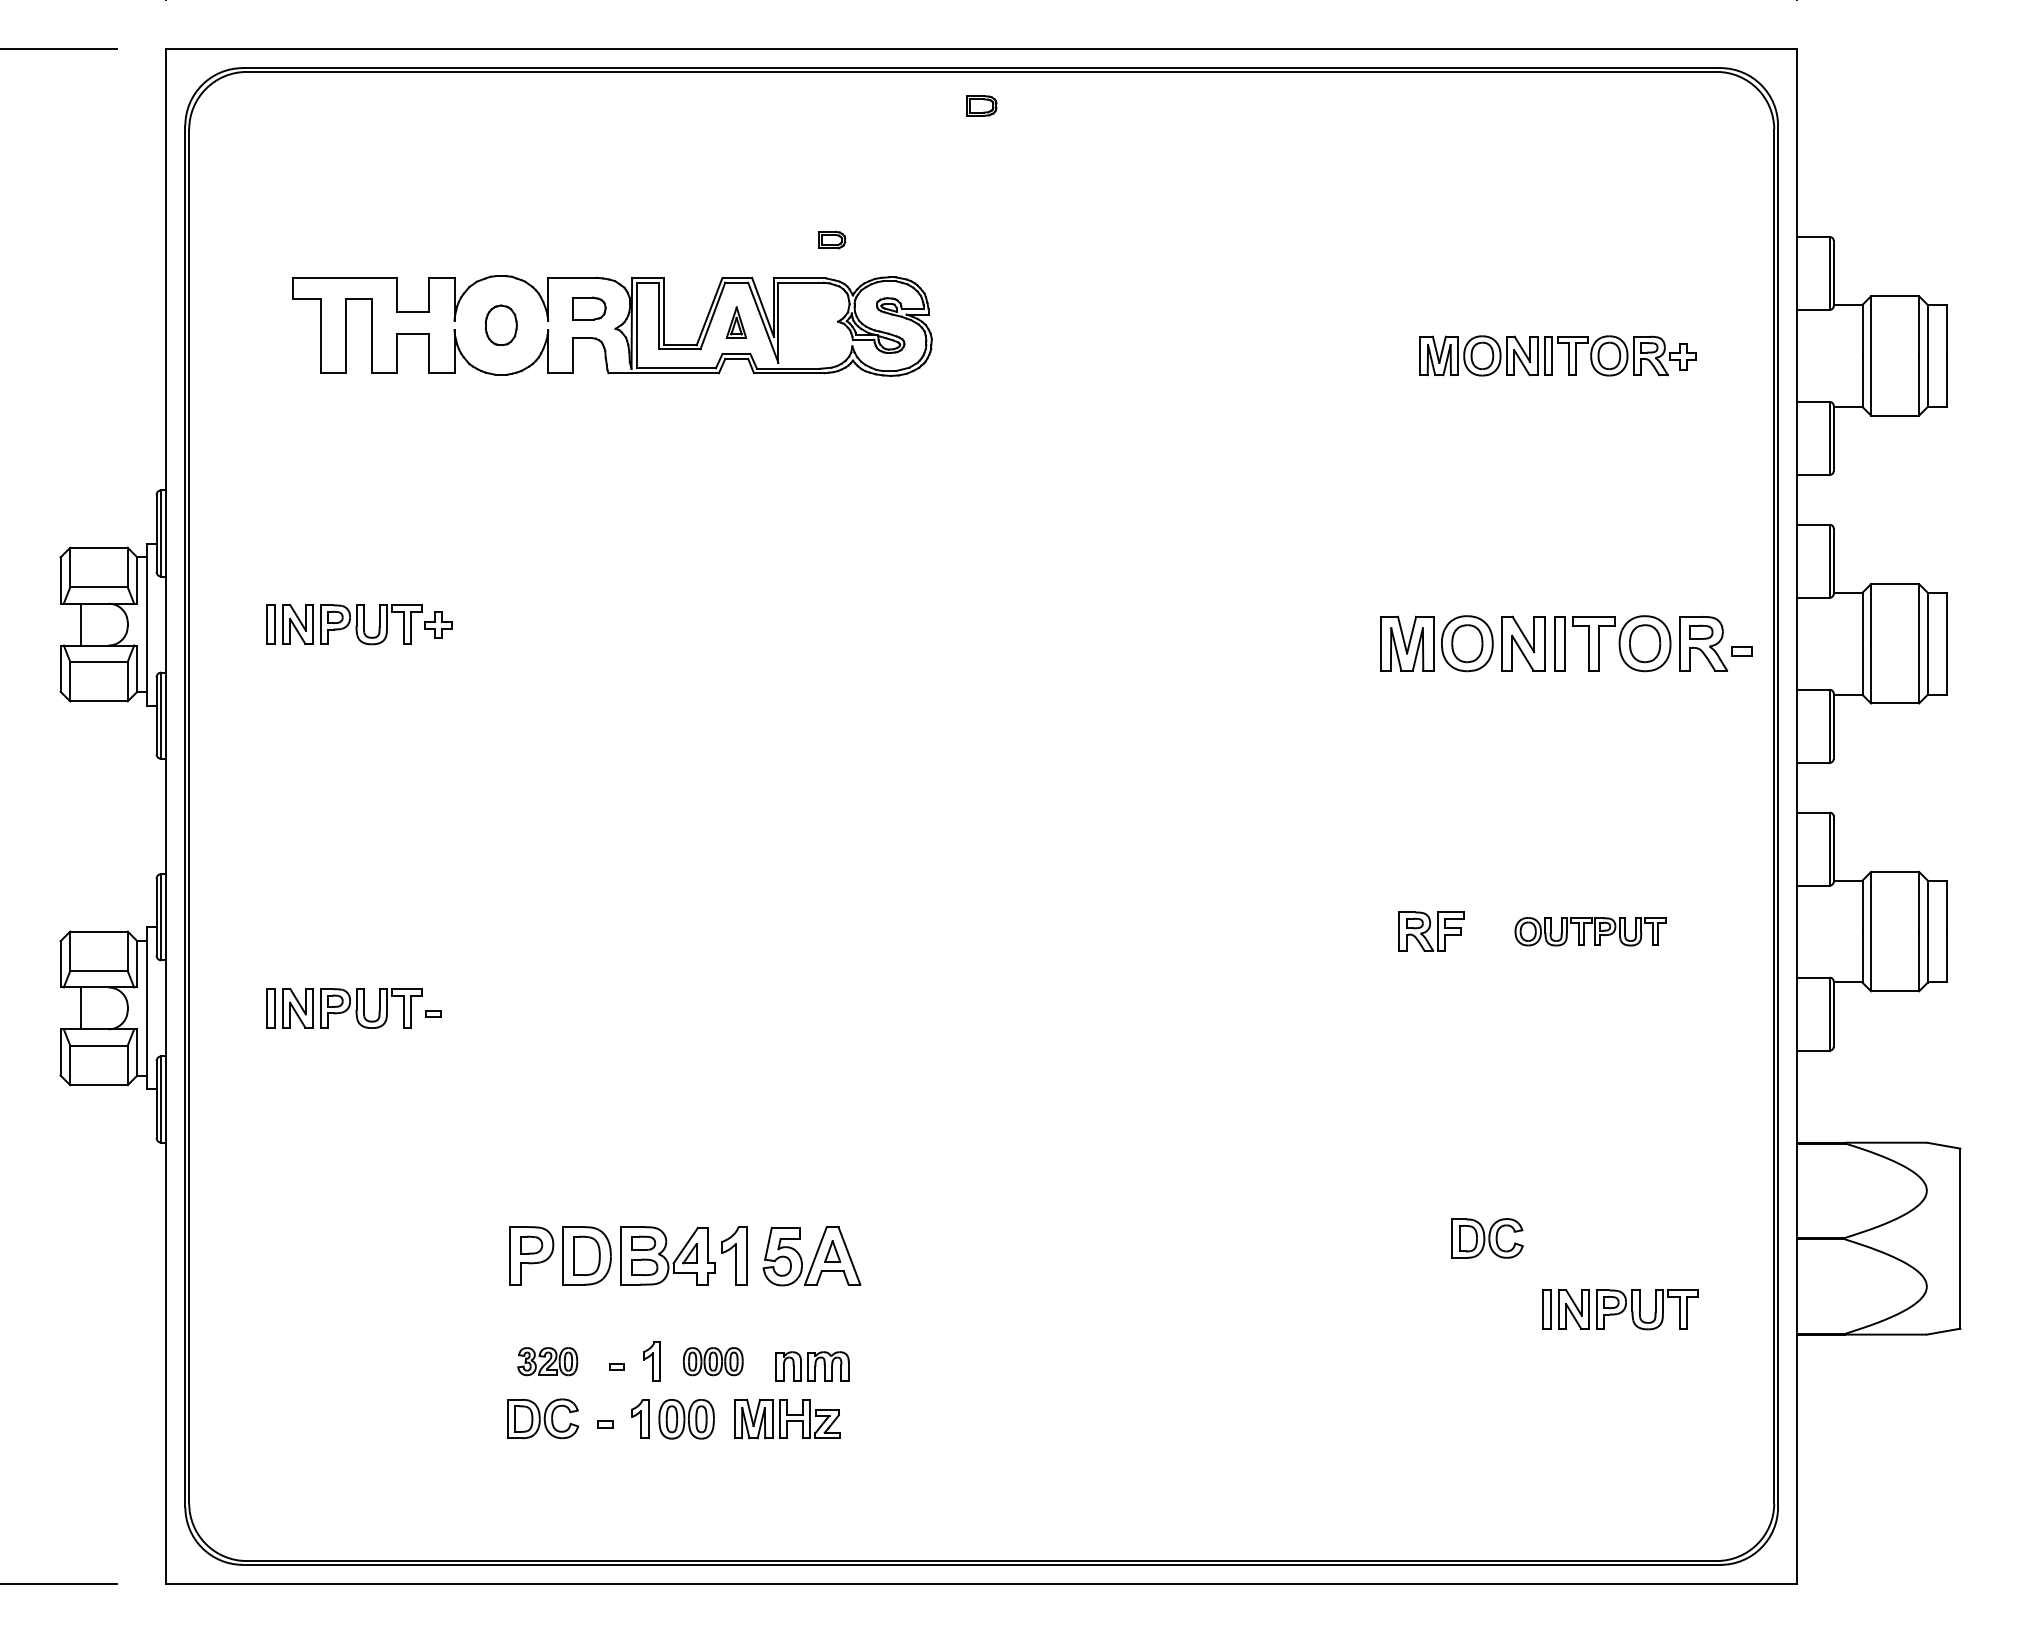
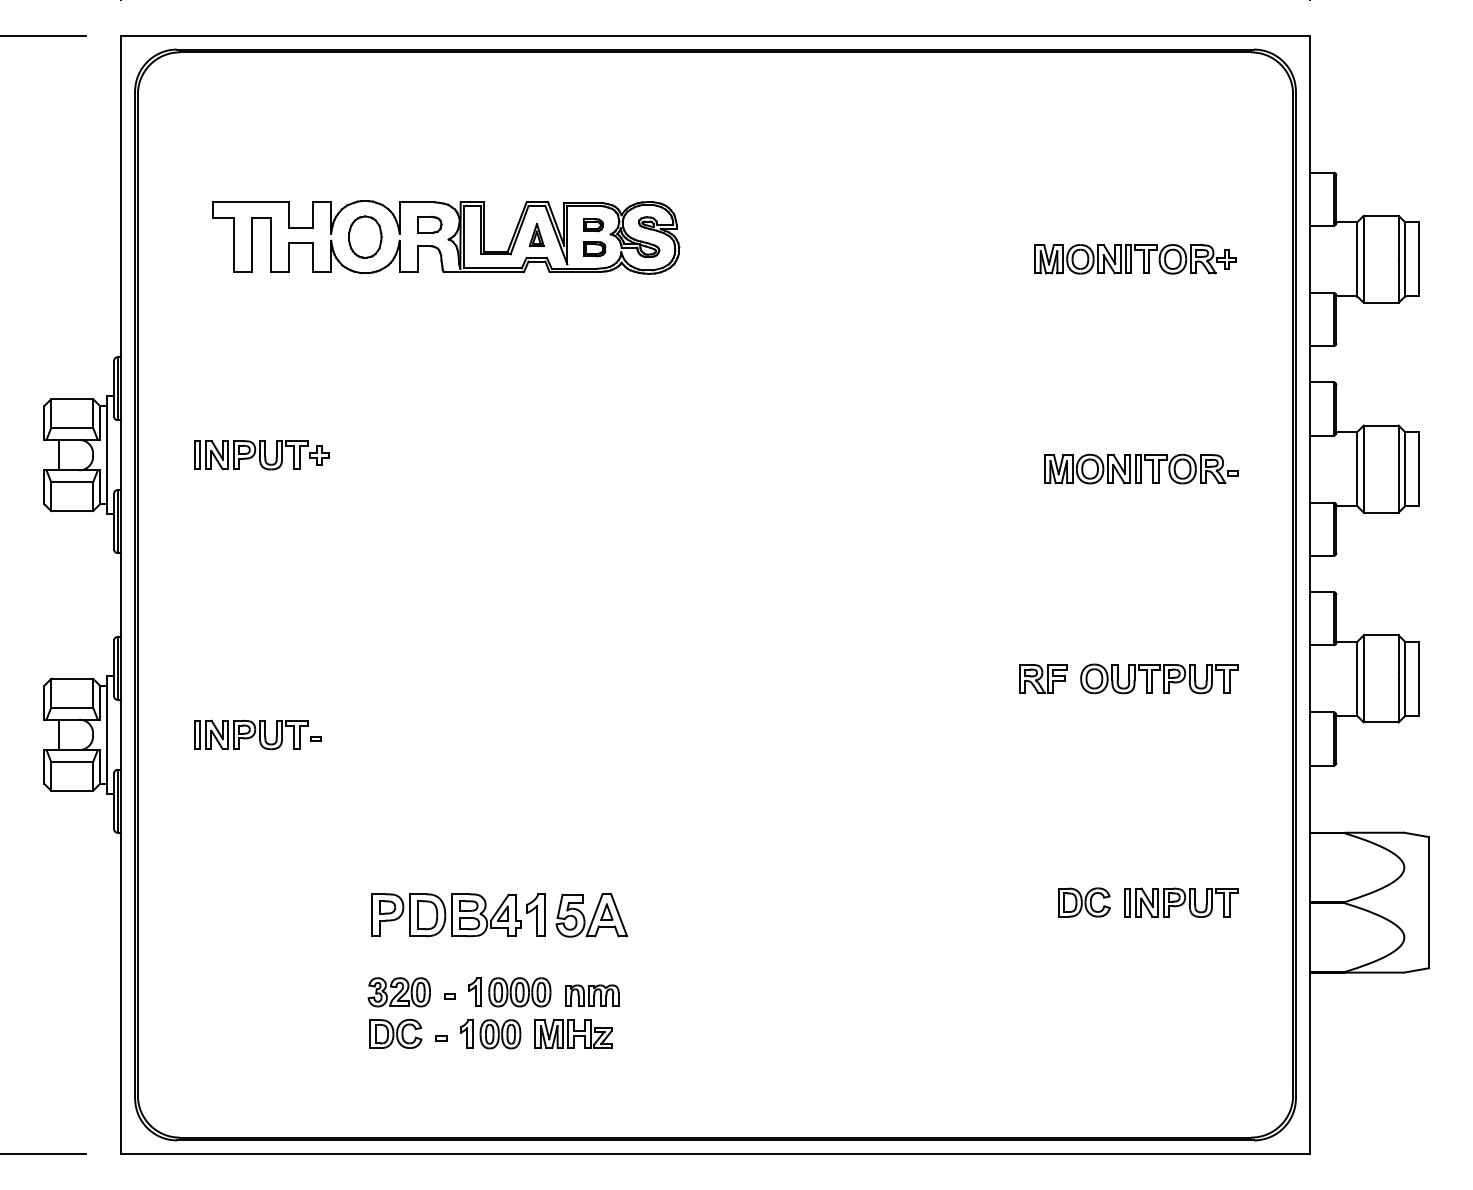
part: (981, 105) -> (594, 248), moved
part: (832, 239) -> (593, 224), moved
part: (501, 325) -> (365, 237), size x1.43
part: (1566, 643) -> (1141, 468), size x0.71
part: (1590, 931) -> (1159, 678), size x1.43
part: (1620, 1309) -> (1181, 902), moved
part: (547, 1361) -> (399, 992), size x1.43
part: (713, 1361) -> (520, 992), size x1.43

